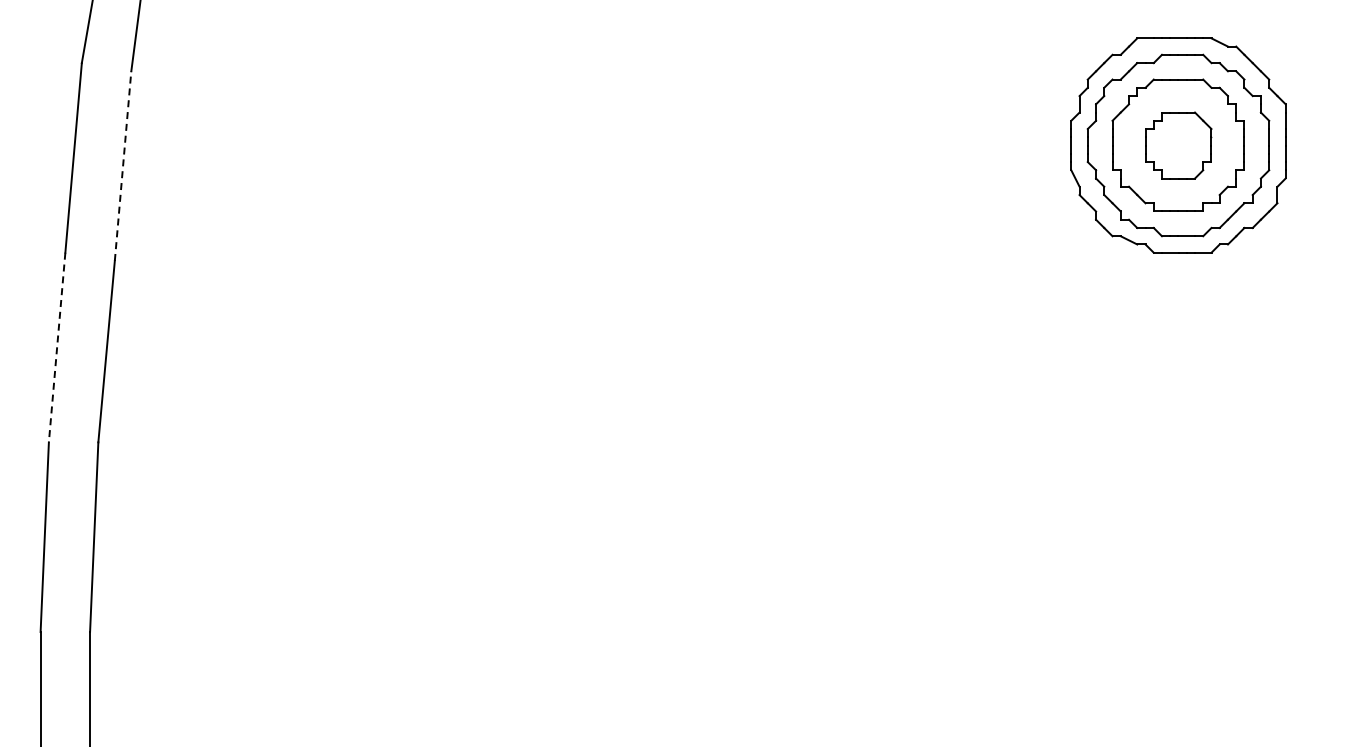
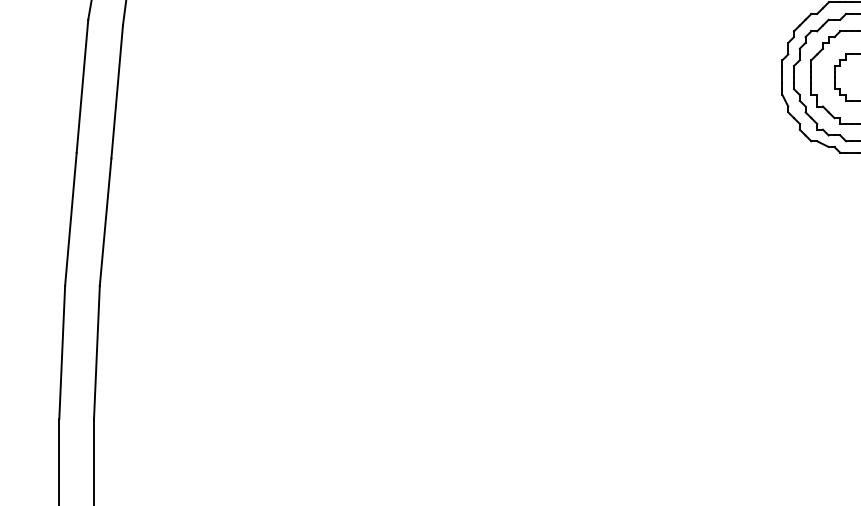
line: (123, 165) -> (117, 91), dashed -> solid
line: (57, 348) -> (71, 220), dashed -> solid

